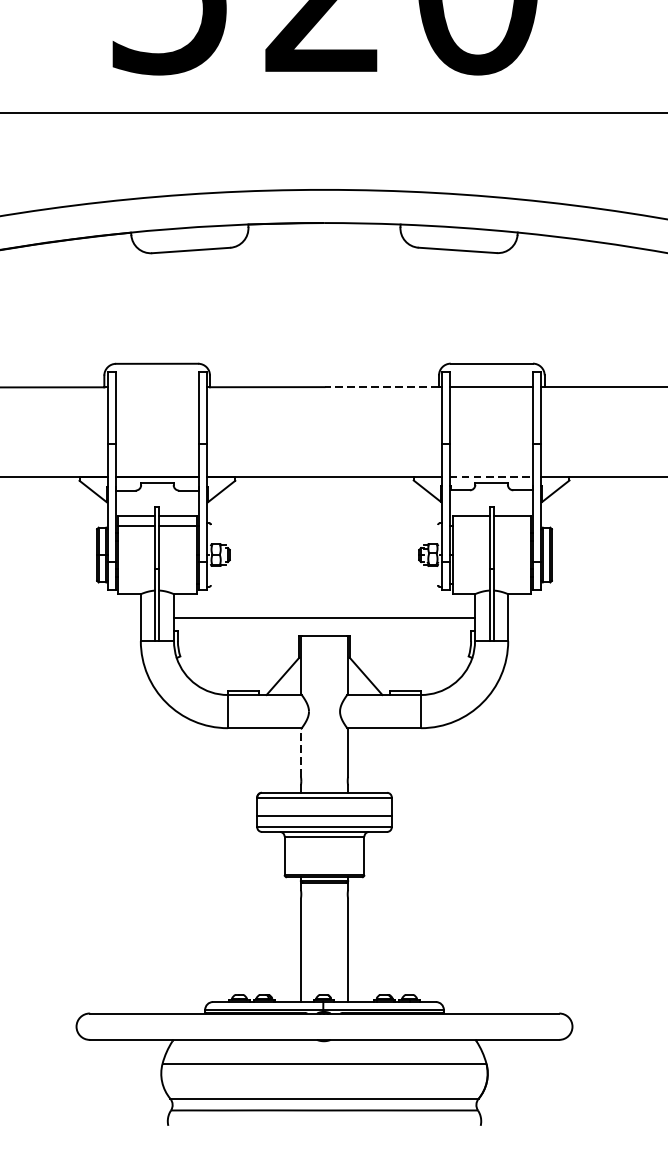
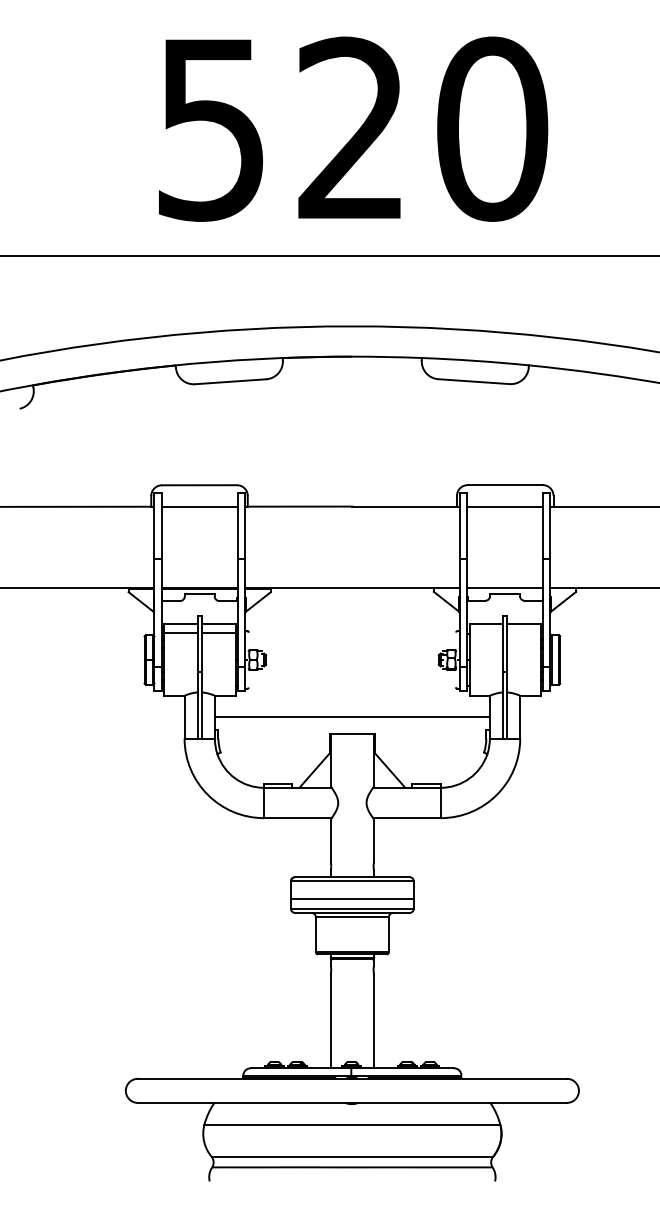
line: (157, 387) -> (199, 506), added
line: (381, 387) -> (404, 506), dashed -> solid
line: (492, 476) -> (505, 588), dashed -> solid
line: (300, 752) -> (330, 840), dashed -> solid

